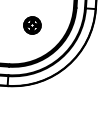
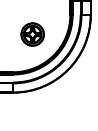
part: (32, 25) -> (32, 34), size x1.43

